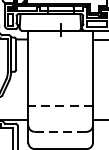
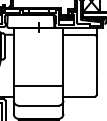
line: (60, 105) -> (38, 85), dashed -> solid
line: (60, 131) -> (38, 105), dashed -> solid

